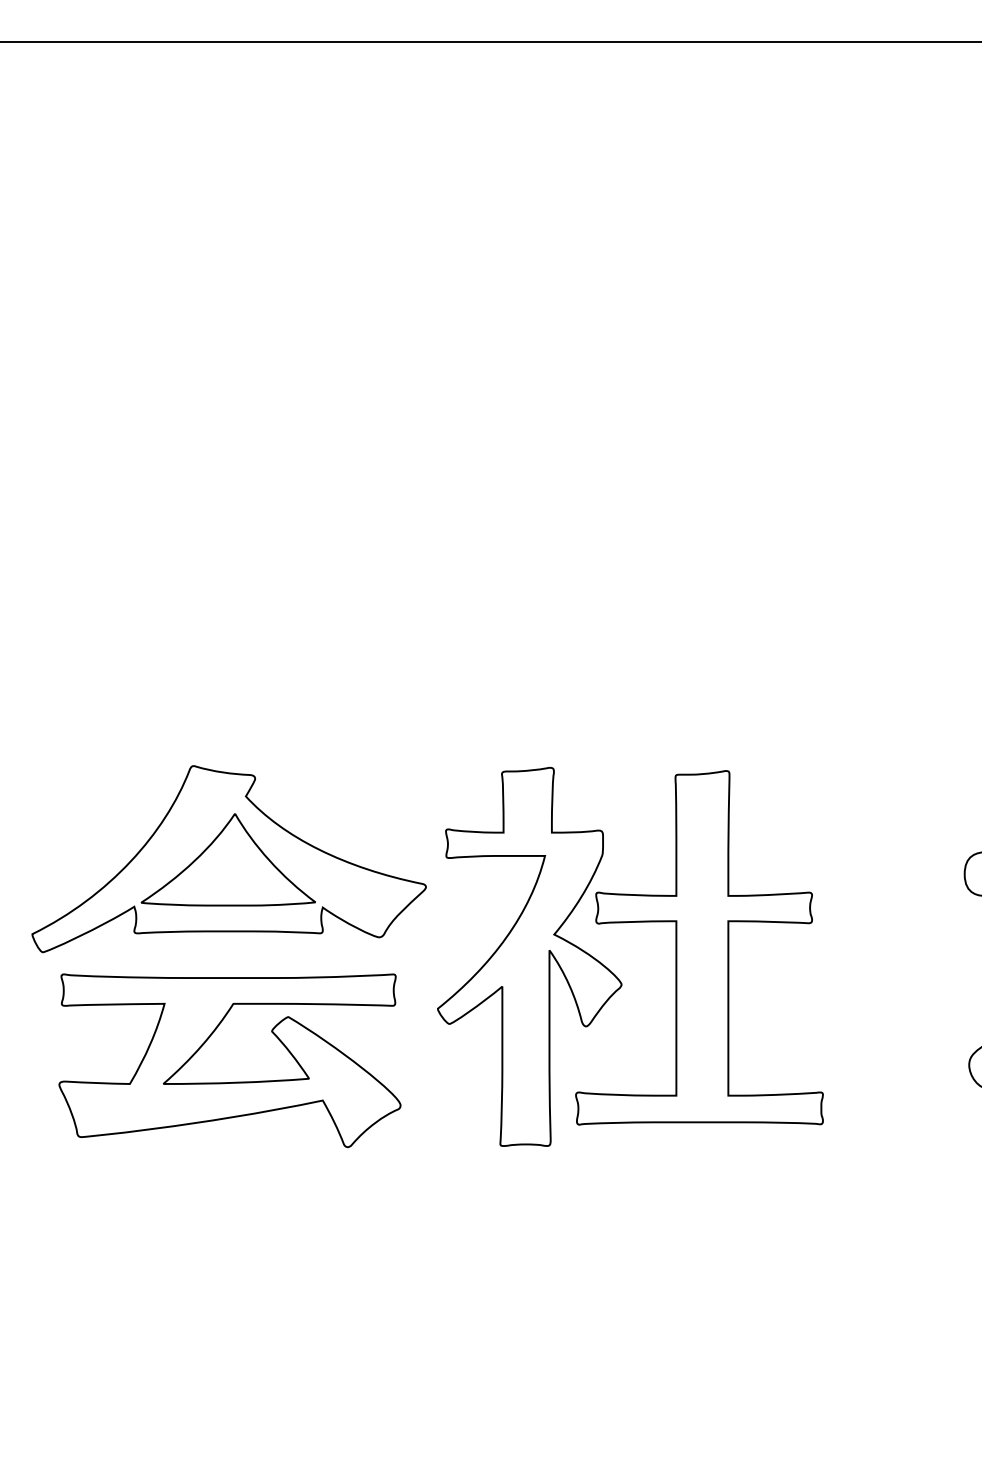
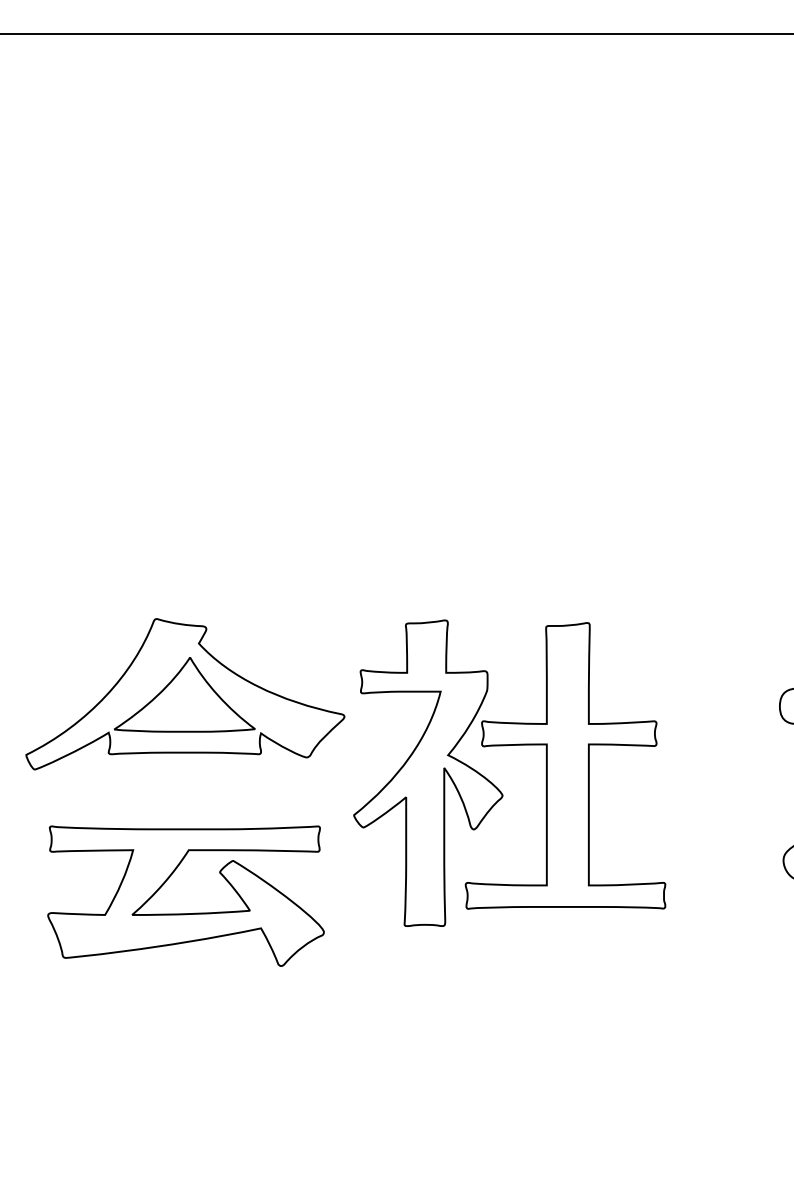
part: (229, 1082) -> (185, 913), moved

